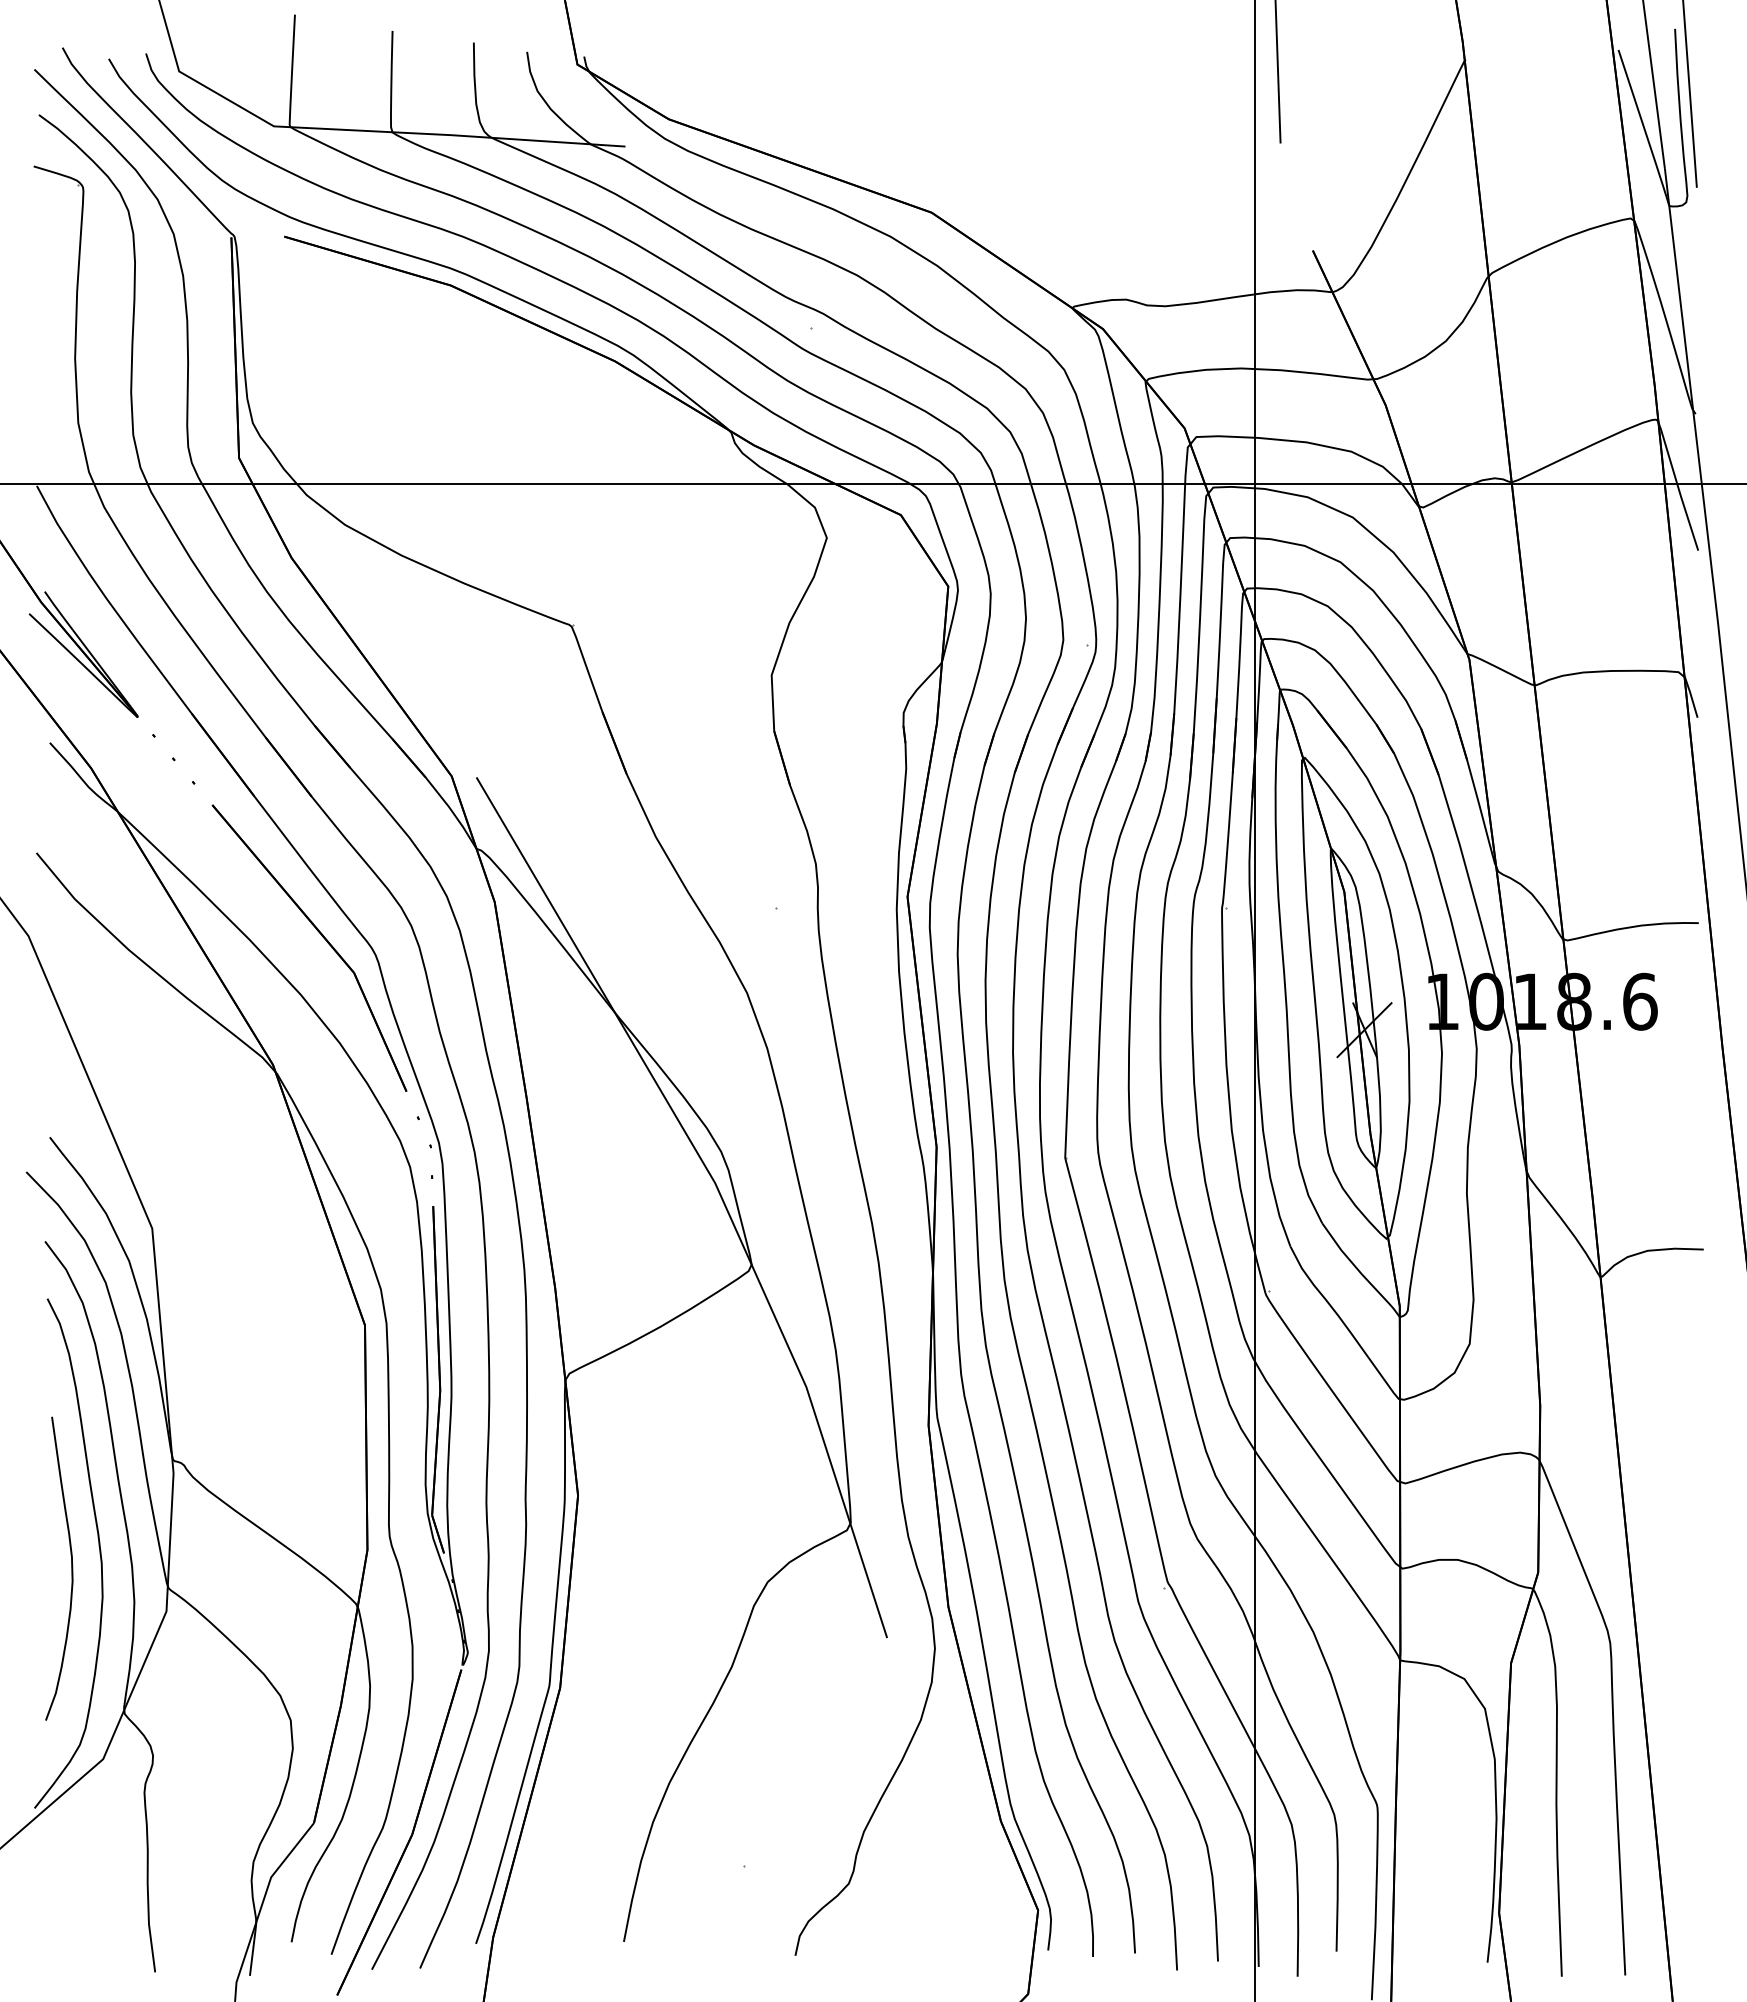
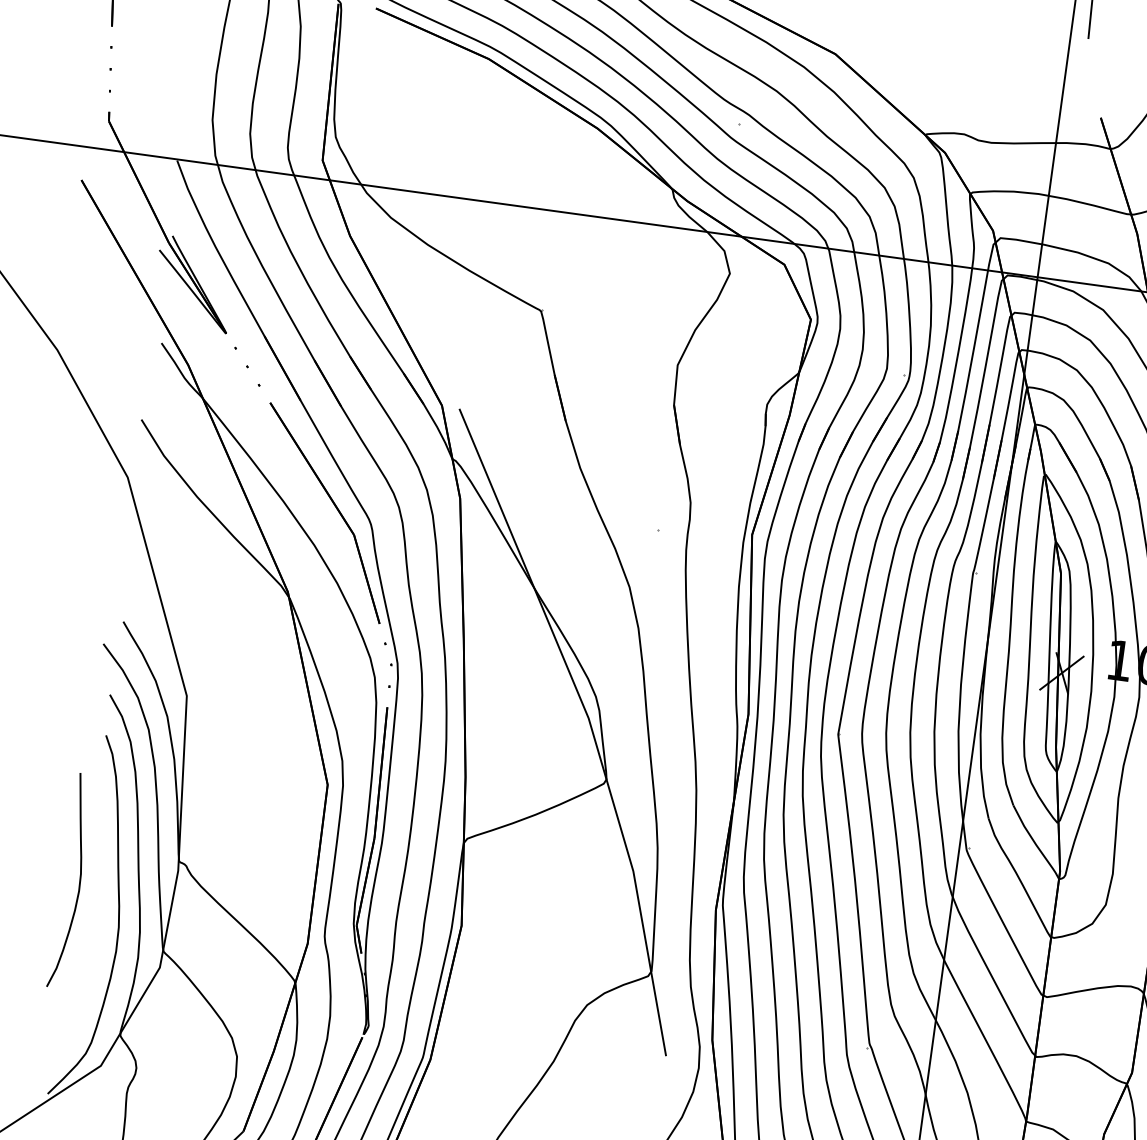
curve: (71, 1568) -> (79, 881), moved

